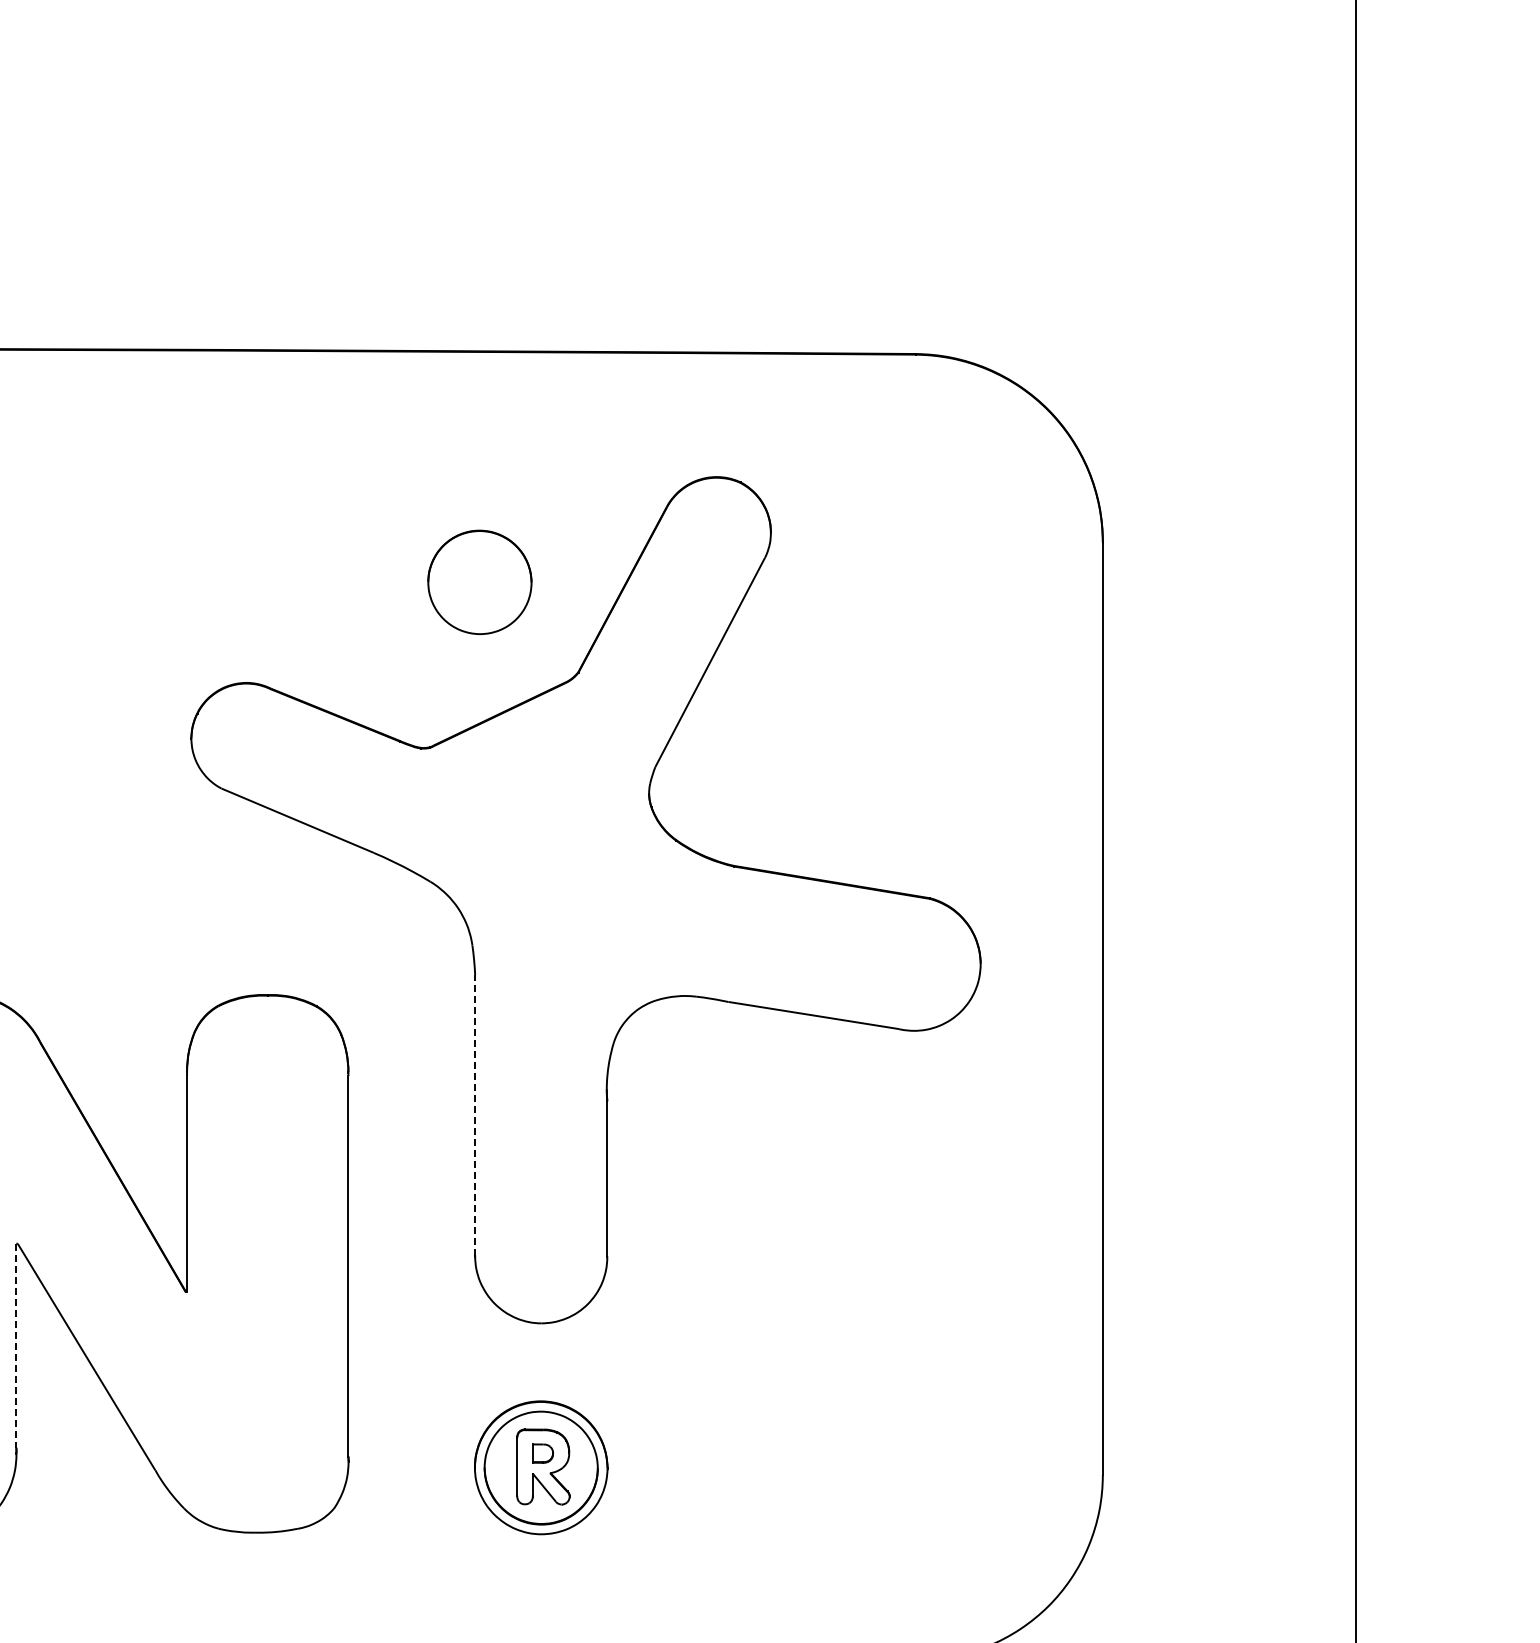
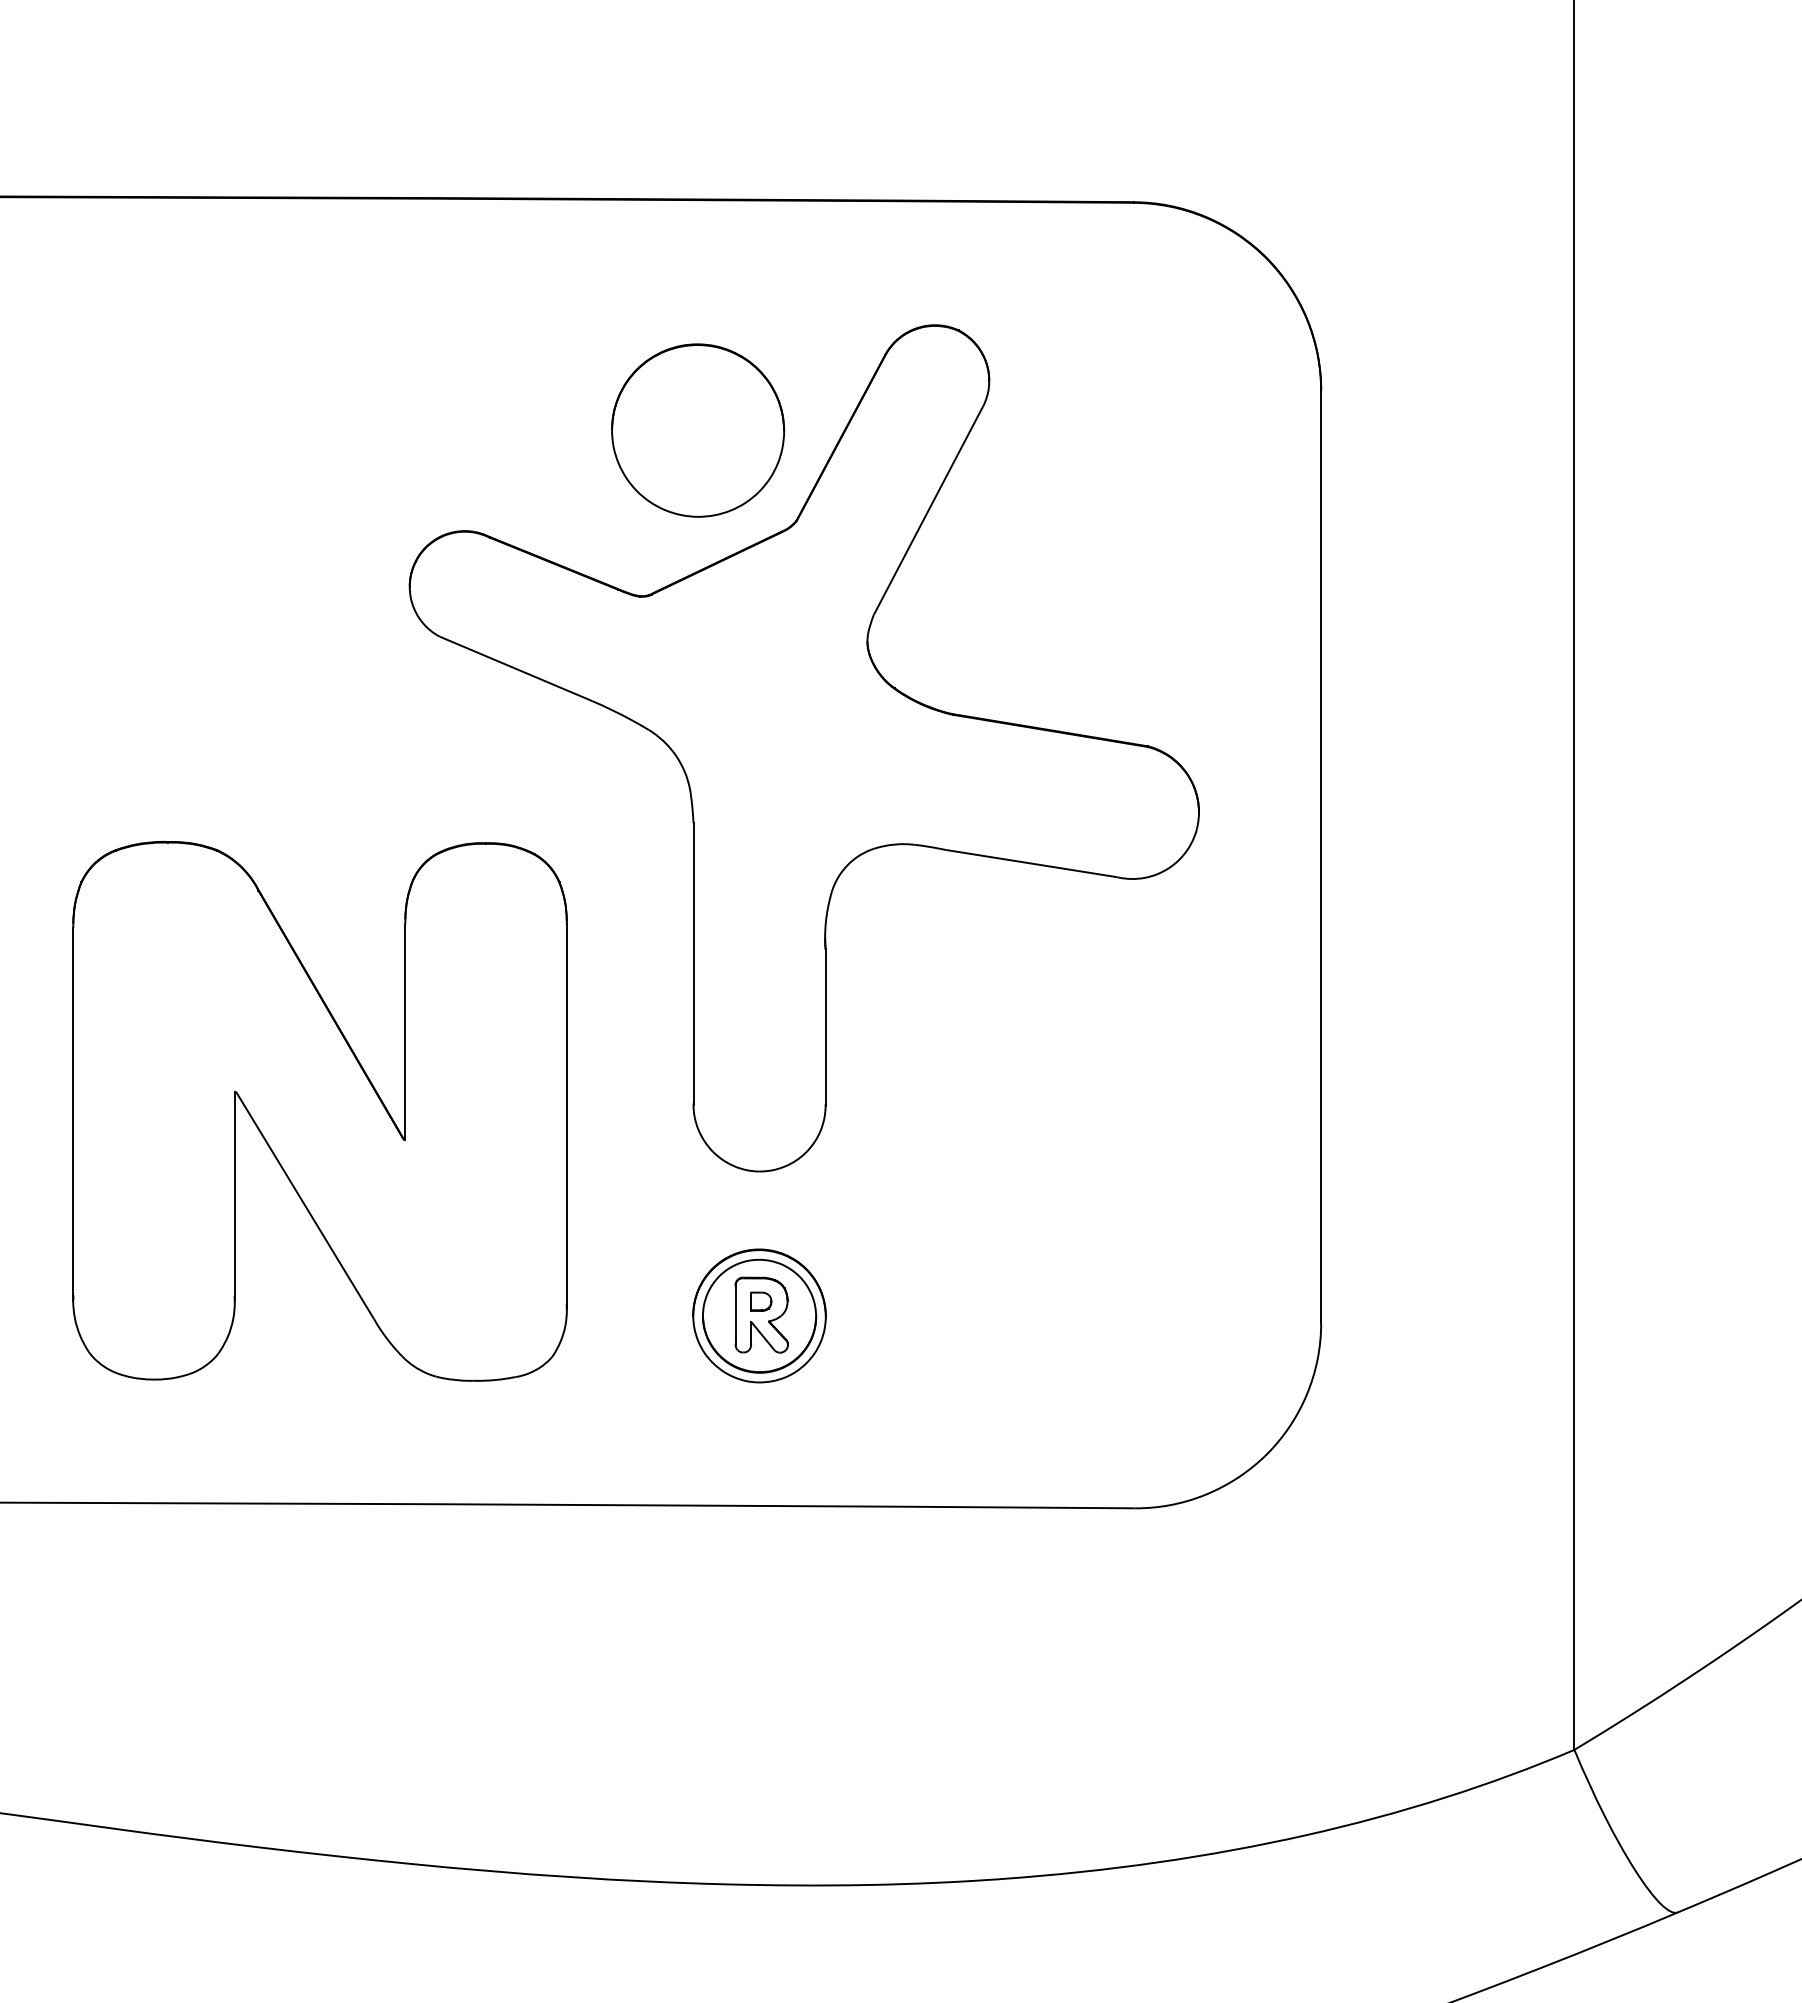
part: (480, 582) -> (698, 430), size x1.67
line: (475, 1115) -> (693, 963), dashed -> solid
line: (16, 1346) -> (234, 1194), dashed -> solid

